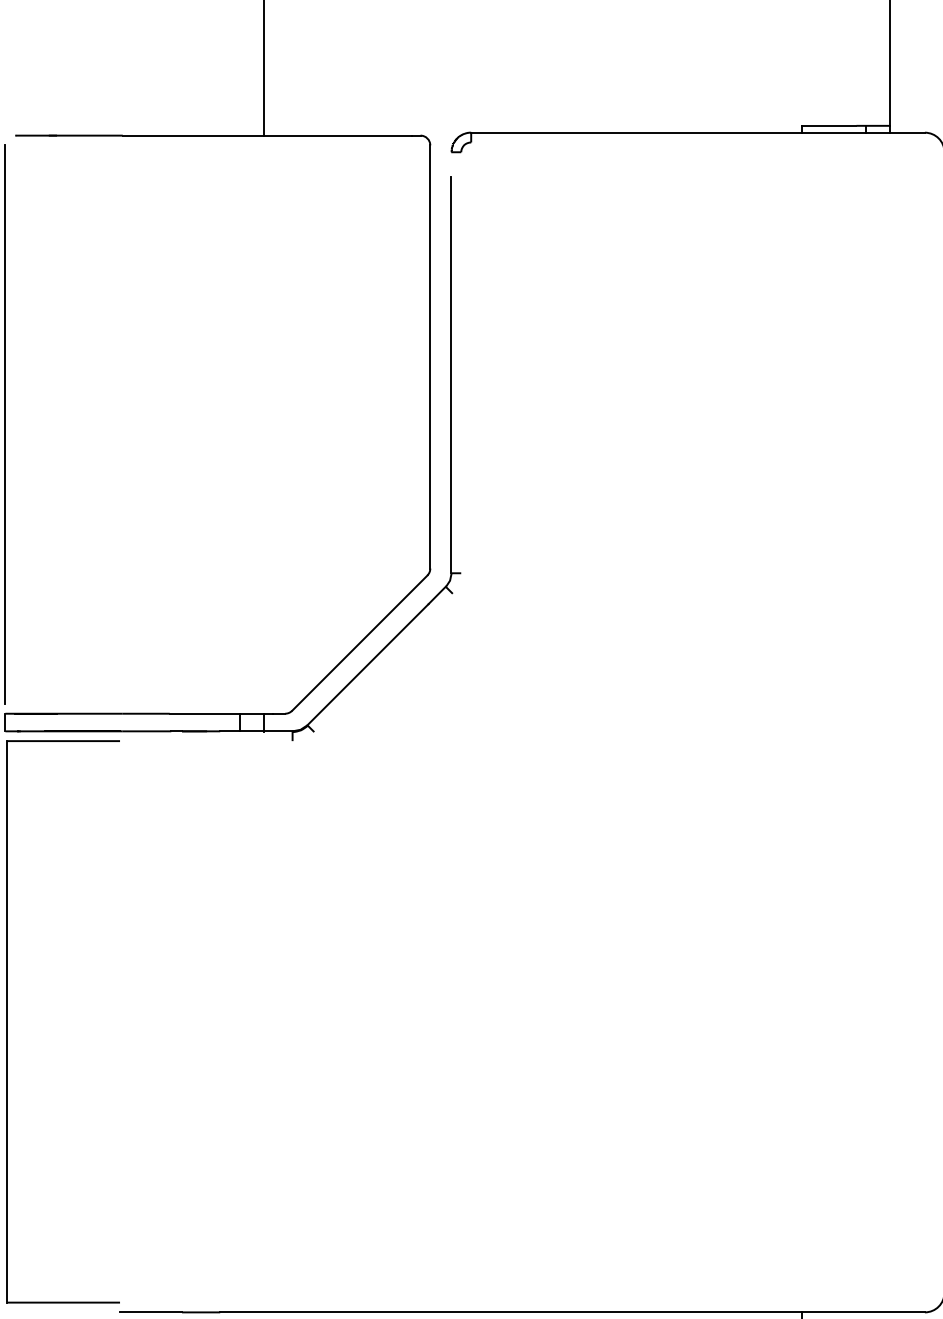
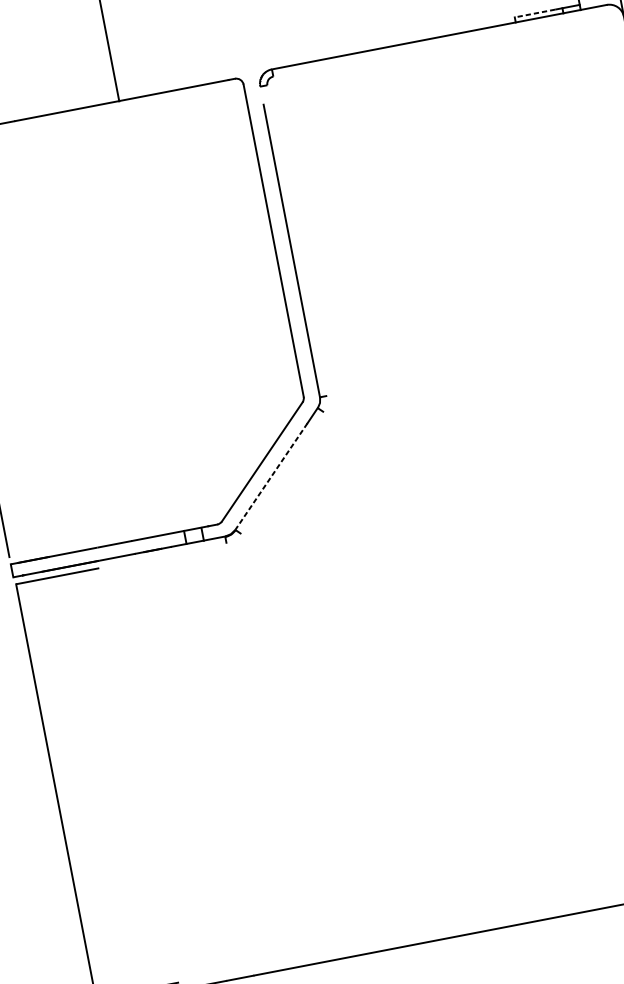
line: (828, 125) -> (534, 13), solid -> dashed
line: (368, 664) -> (271, 476), solid -> dashed

